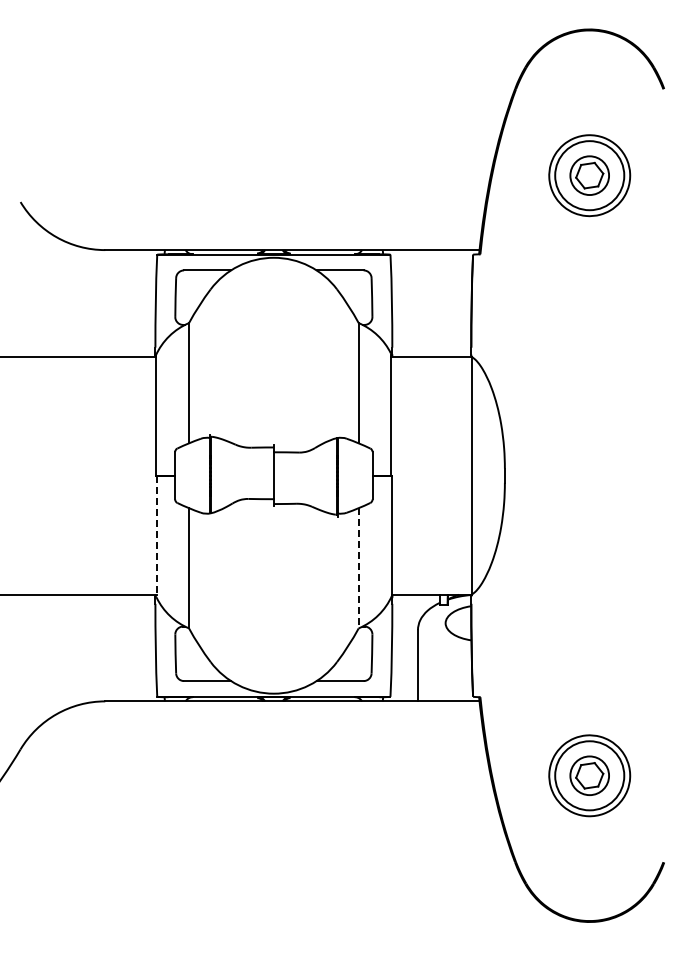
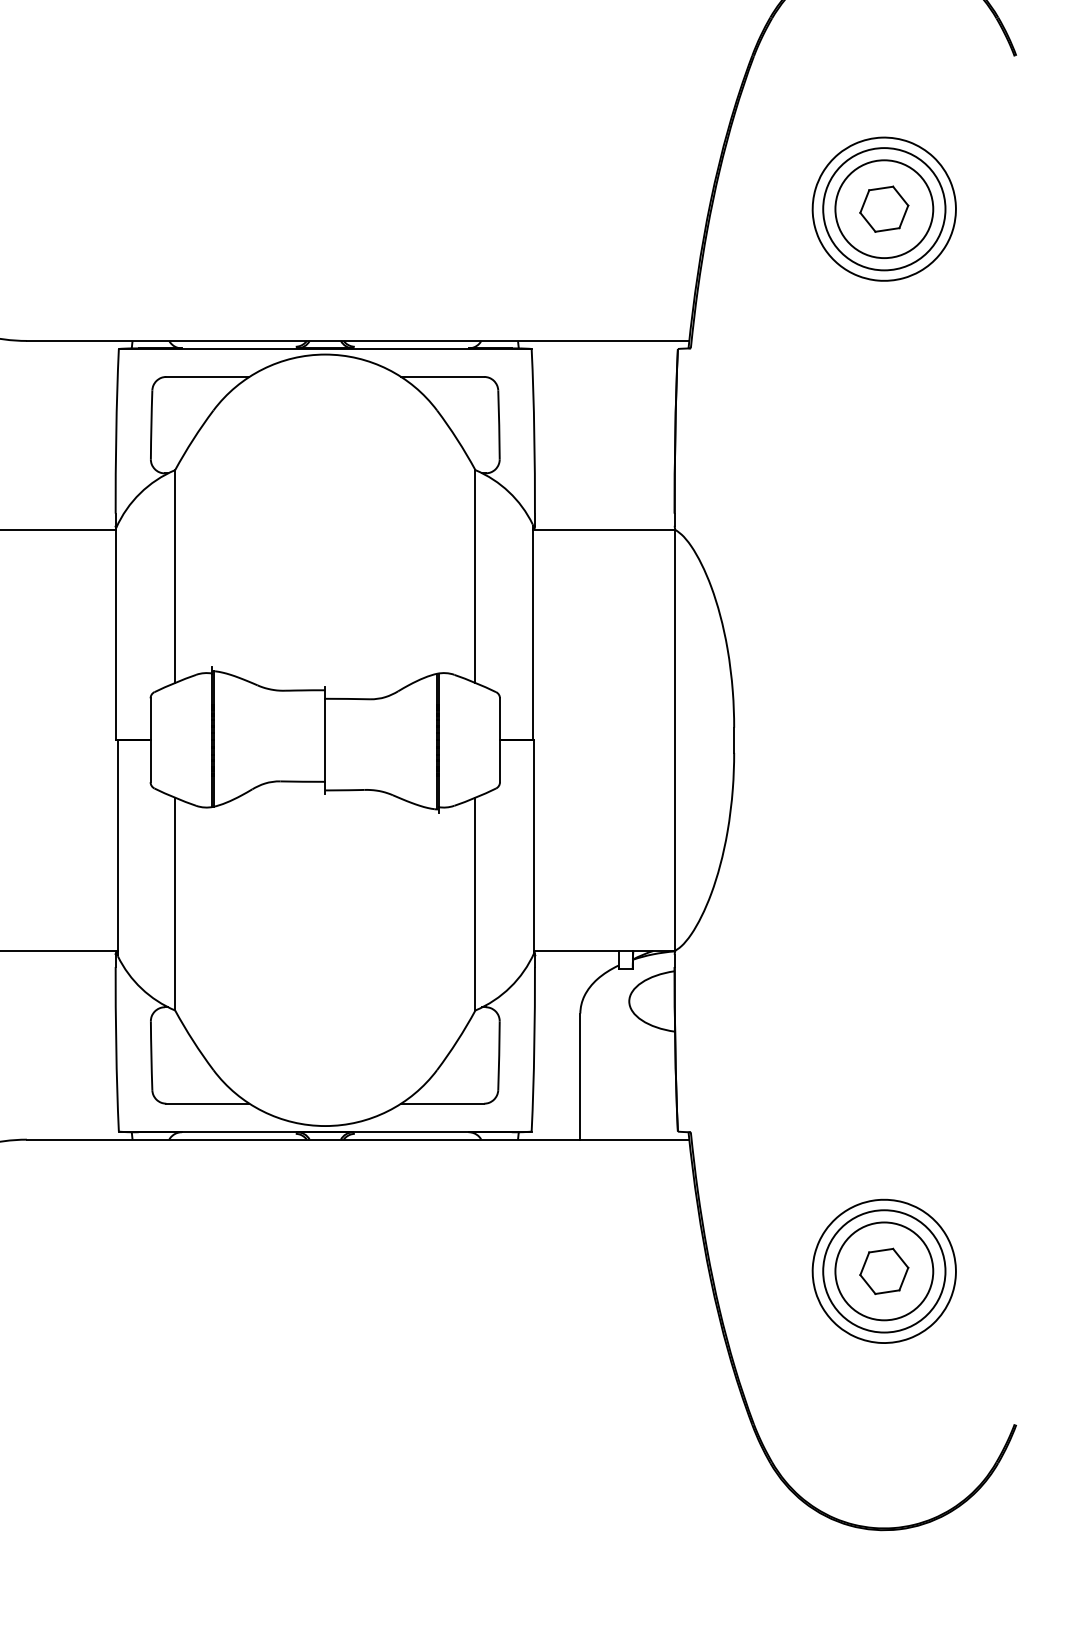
circle: (589, 175) -> (883, 208), size x1.43
line: (156, 536) -> (117, 847), dashed -> solid
line: (358, 568) -> (475, 904), dashed -> solid
circle: (589, 775) -> (883, 1270), size x1.43

